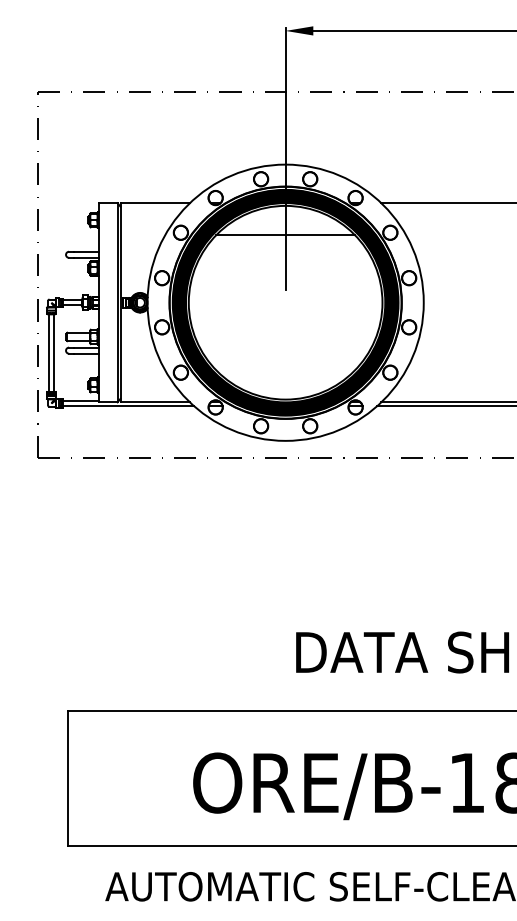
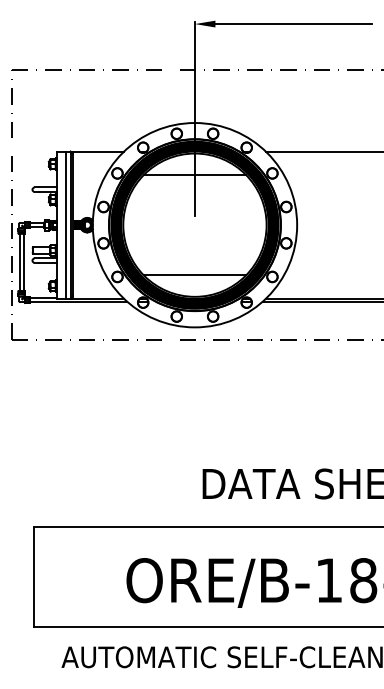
line: (112, 301) -> (66, 224), added
line: (285, 370) -> (194, 275), added

